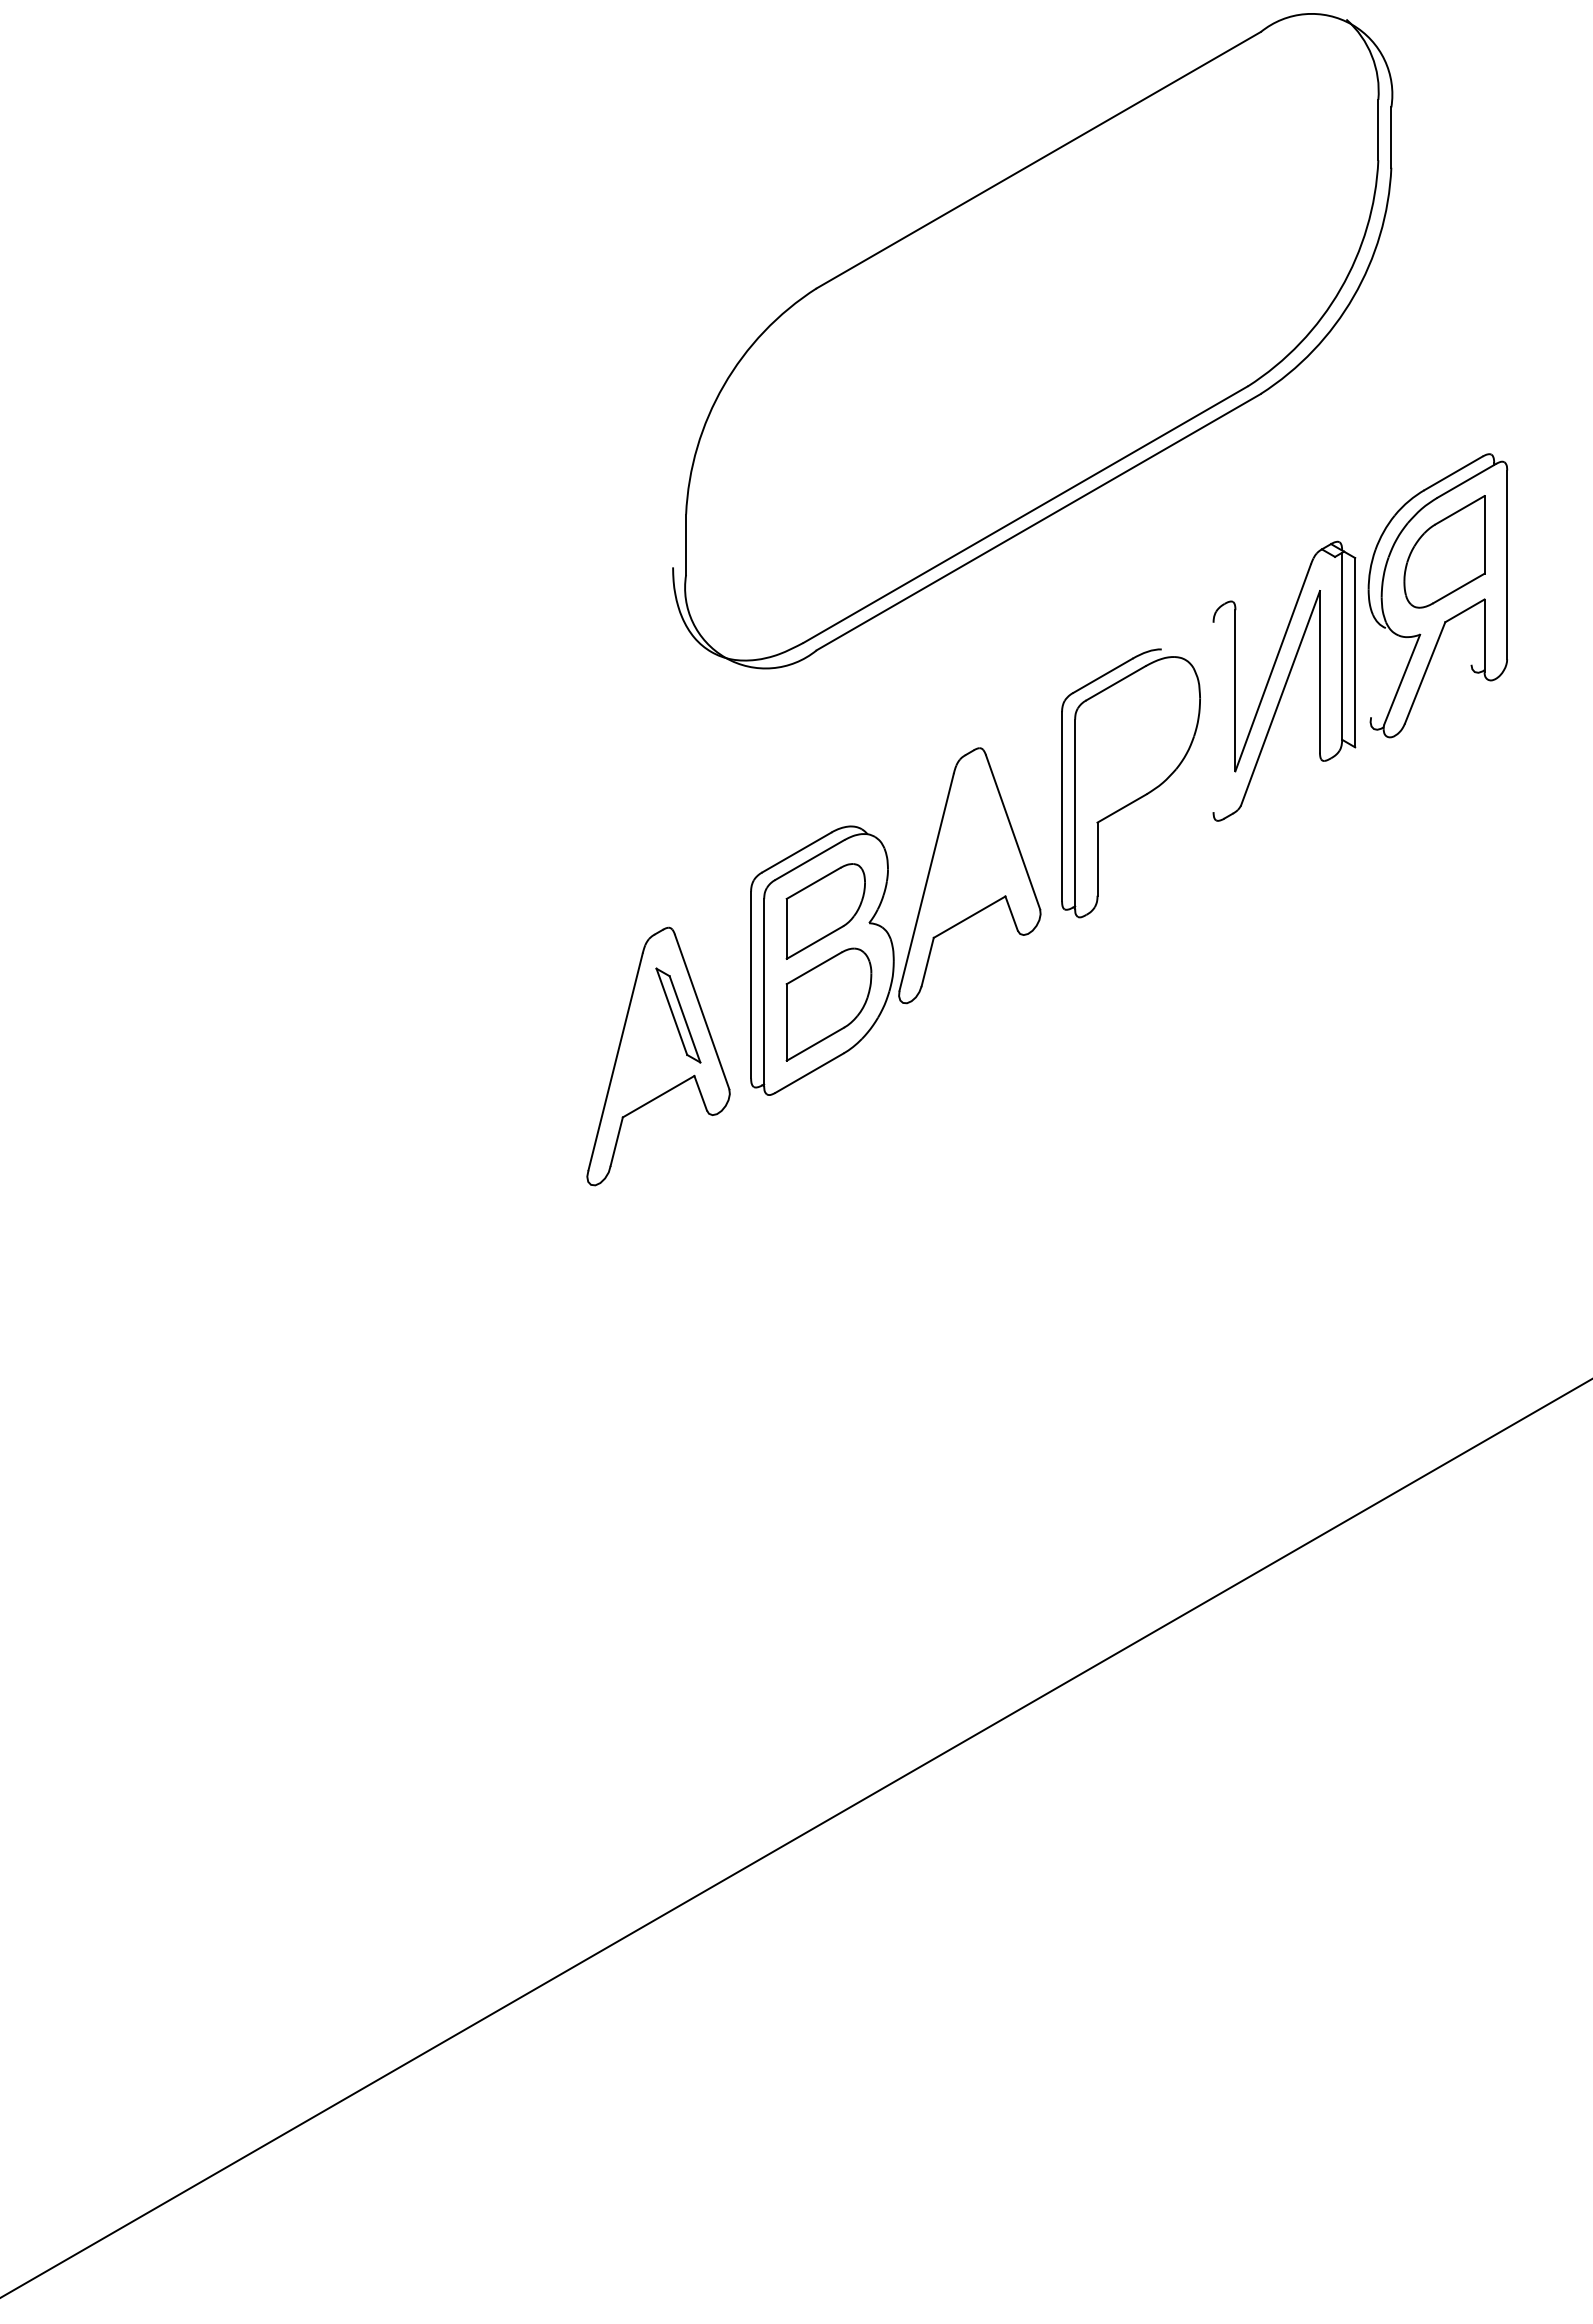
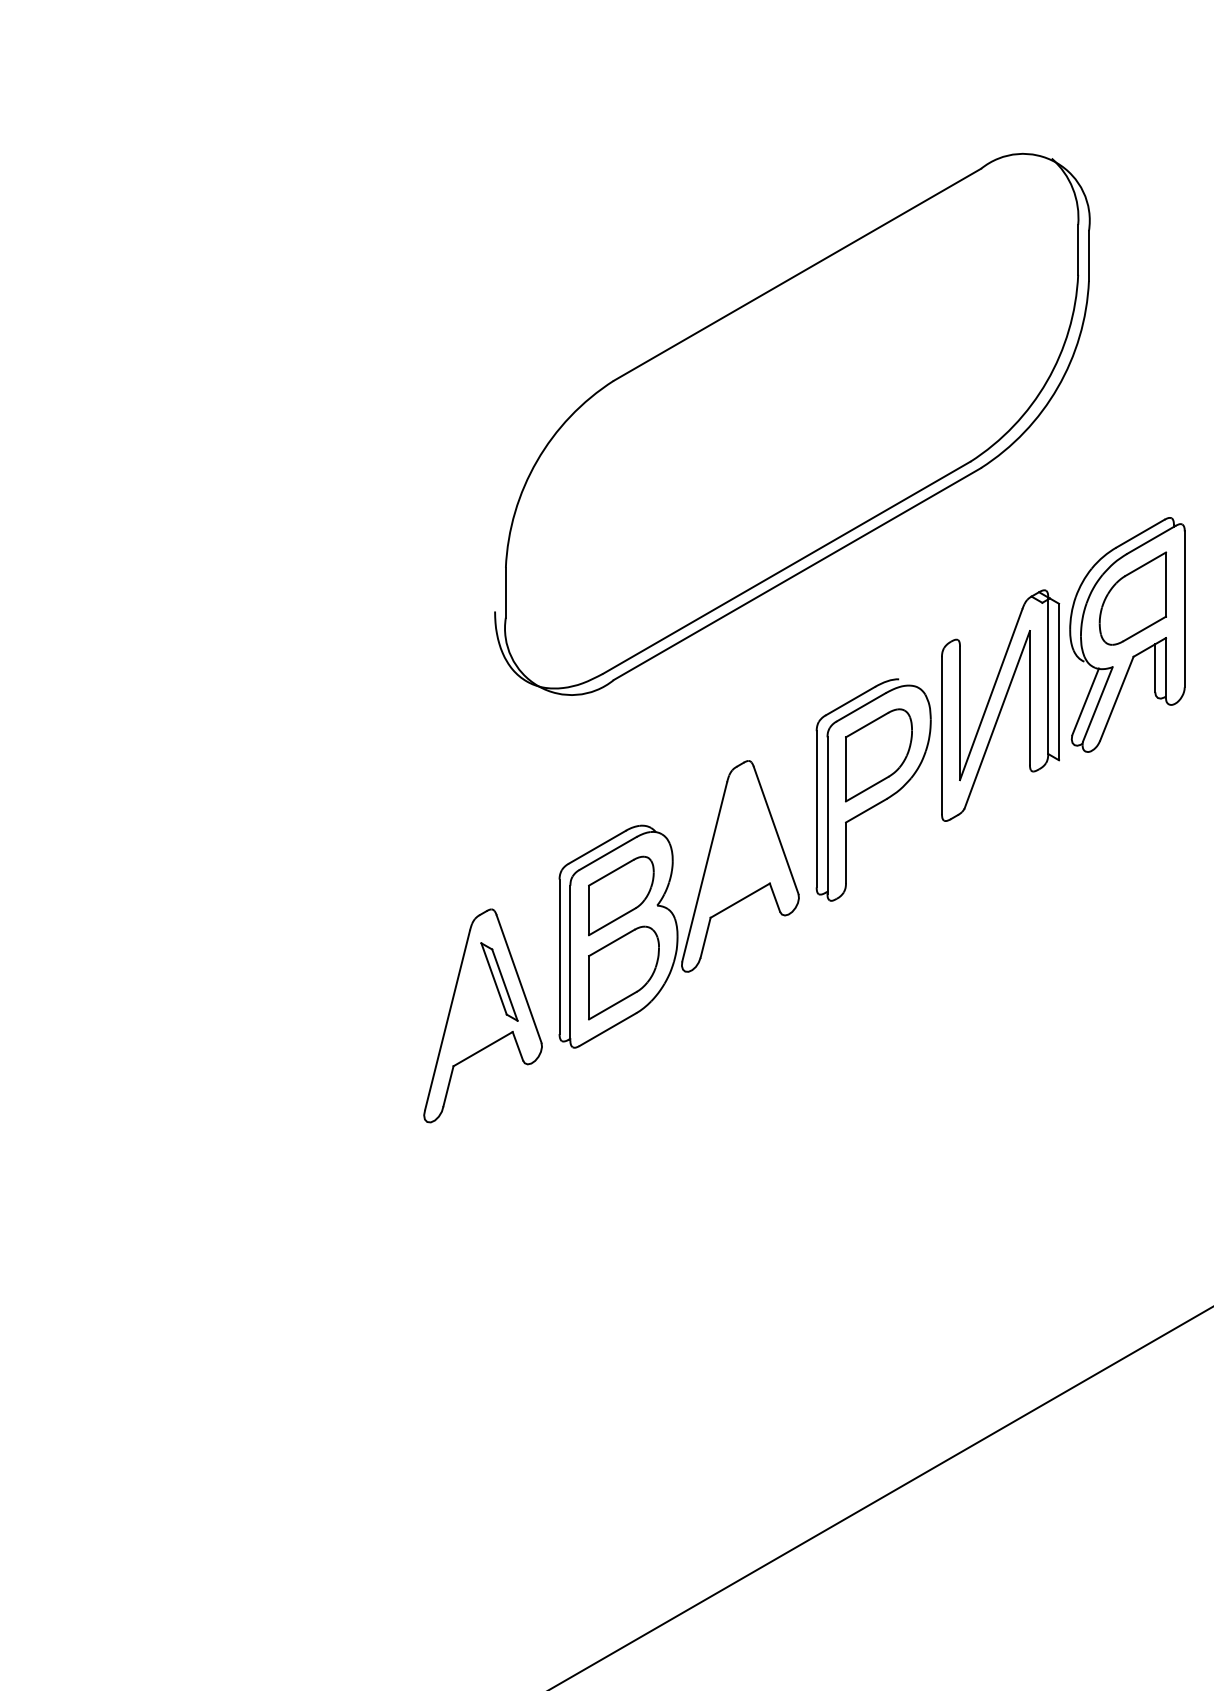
line: (1471, 635) -> (1155, 667), added
line: (1387, 676) -> (1085, 701), added
line: (1213, 717) -> (941, 735), added
part: (1137, 741) -> (879, 755), added

